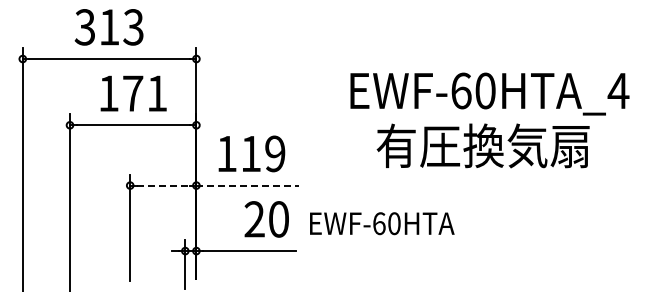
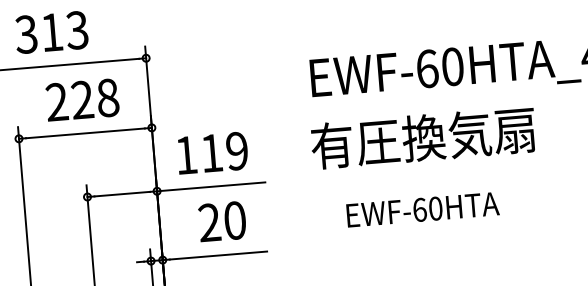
text: (132, 93) -> (81, 100), 171 -> 228
text: (482, 145) -> (422, 137), moved
line: (163, 185) -> (122, 194), dashed -> solid
line: (248, 185) -> (211, 186), dashed -> solid
text: (266, 219) -> (222, 221), moved
text: (382, 223) -> (423, 209), moved

